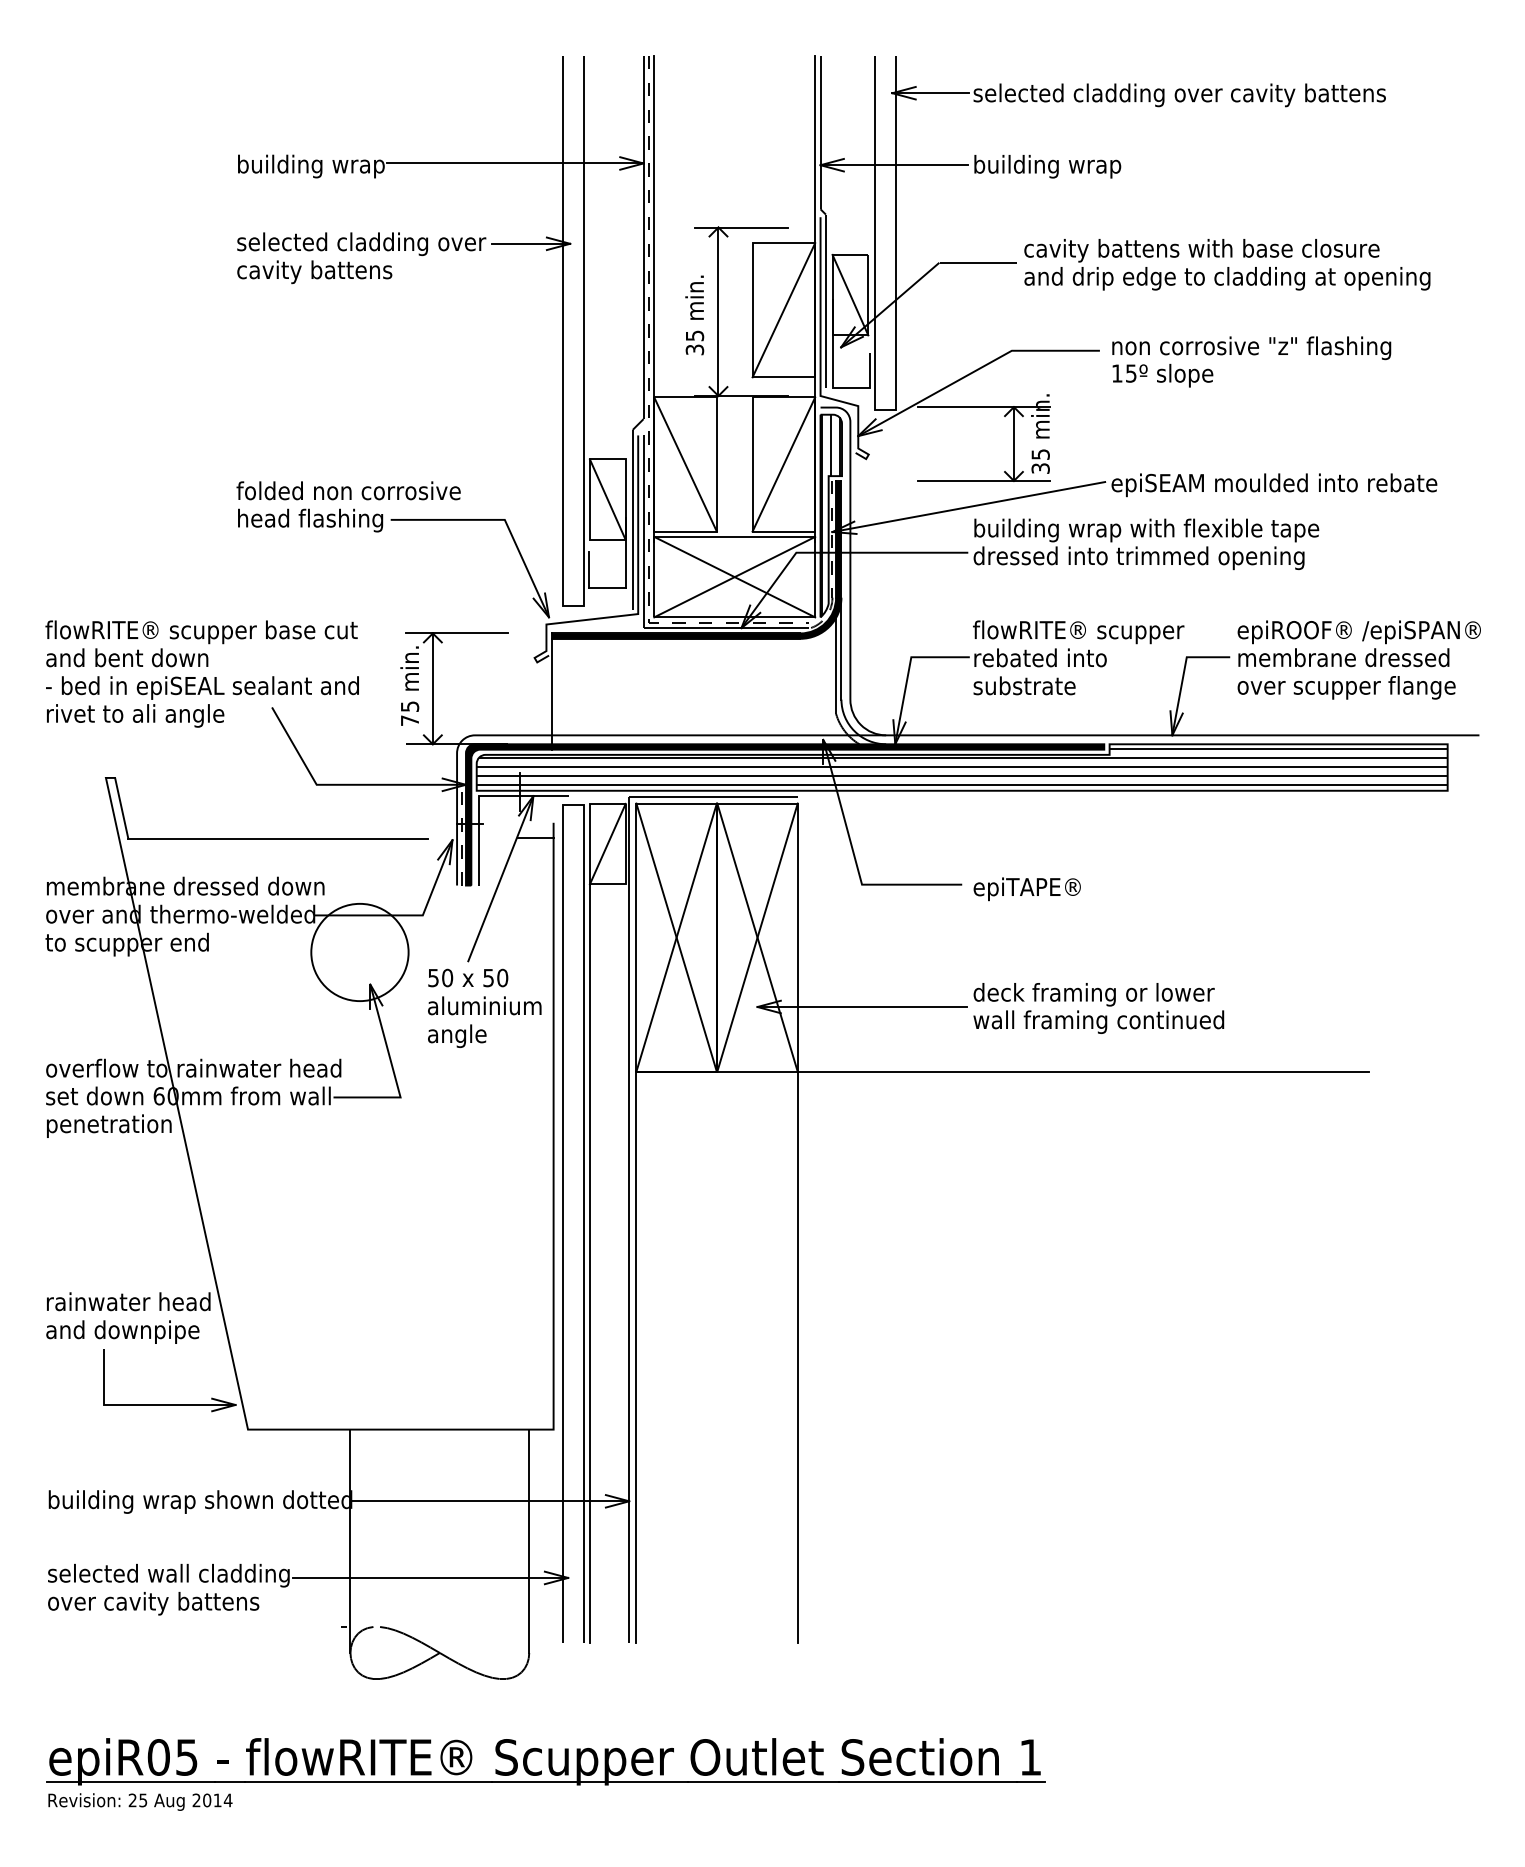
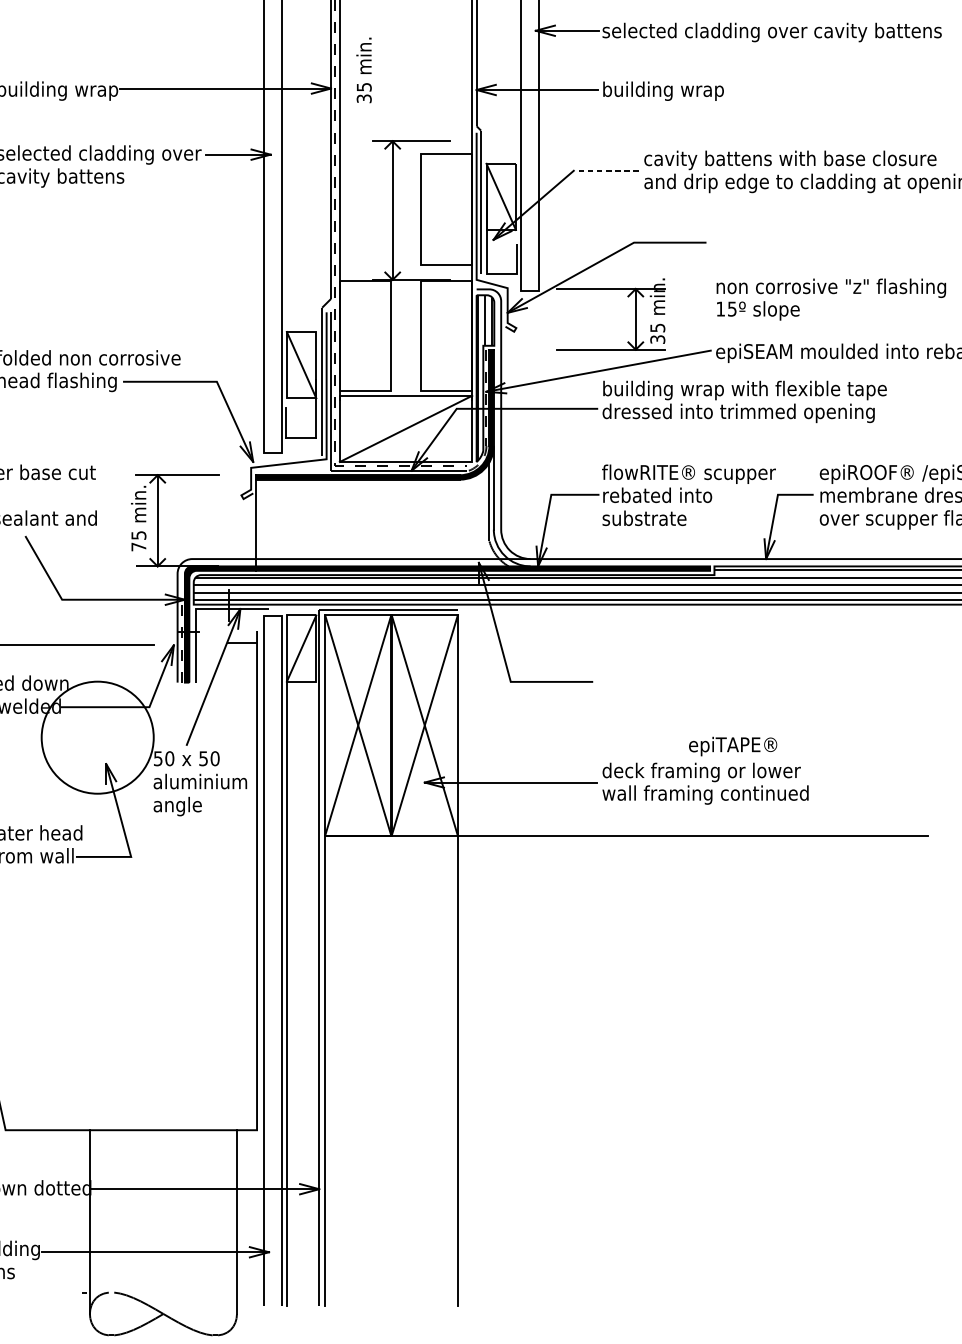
line: (978, 263) -> (606, 170), solid -> dashed
line: (783, 310) -> (446, 209), removed
text: (694, 315) -> (363, 70), moved
text: (1251, 361) -> (831, 299), moved
line: (685, 464) -> (365, 336), removed
line: (783, 464) -> (446, 336), removed
line: (734, 576) -> (405, 428), removed
text: (1026, 889) -> (732, 746), moved
circle: (359, 952) -> (97, 737), size x1.4

